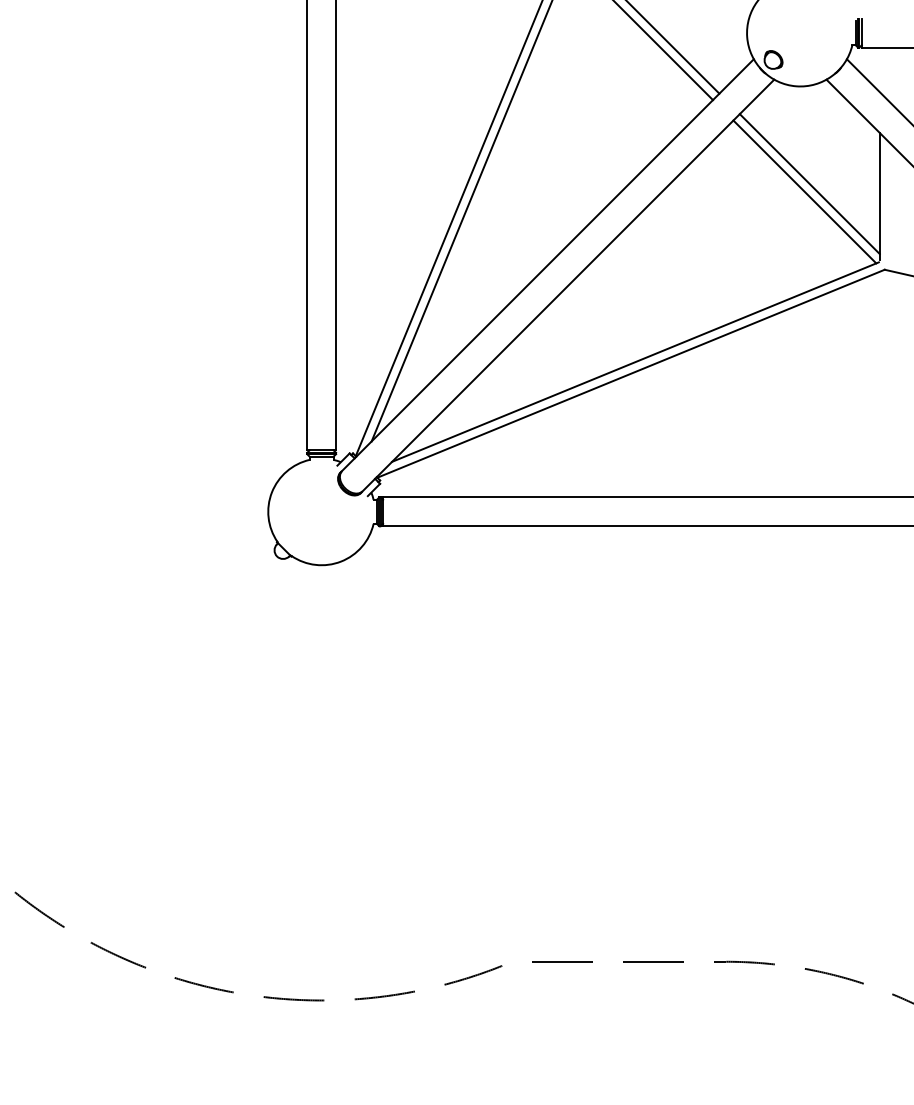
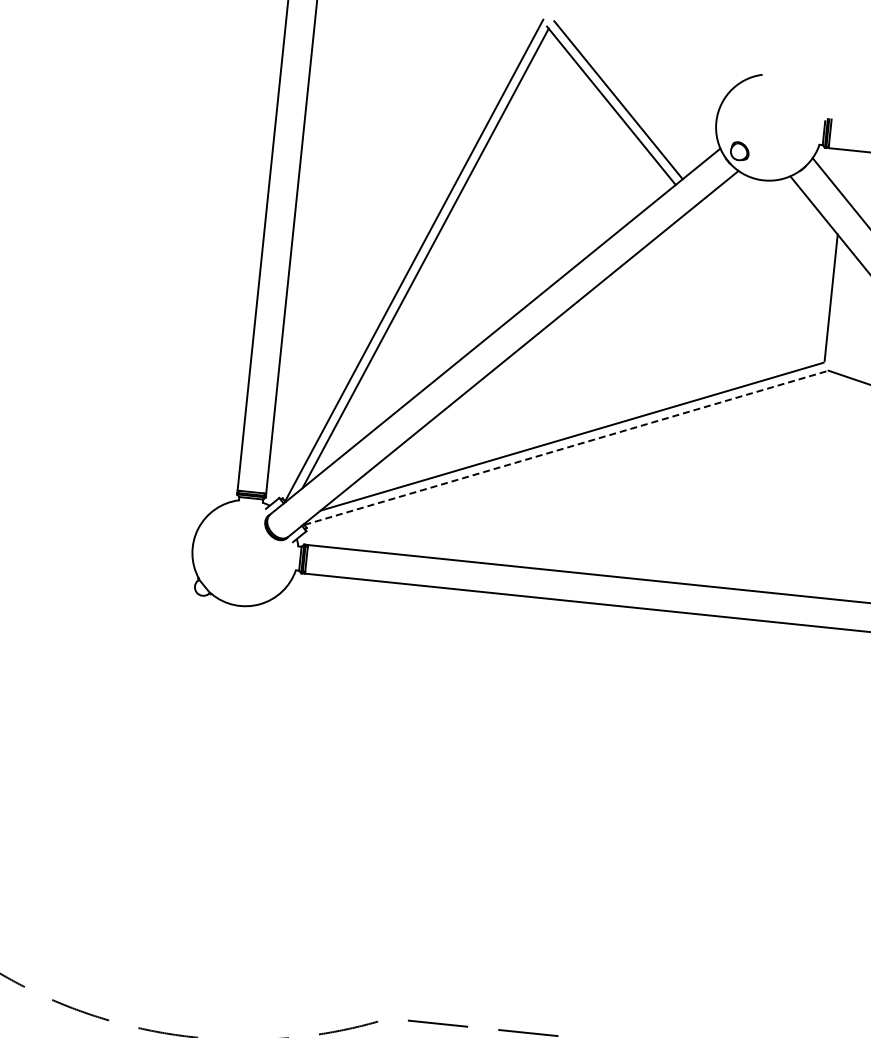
line: (809, 184) -> (762, 278), removed
line: (804, 191) -> (757, 284), removed
line: (631, 373) -> (566, 447), solid -> dashed

